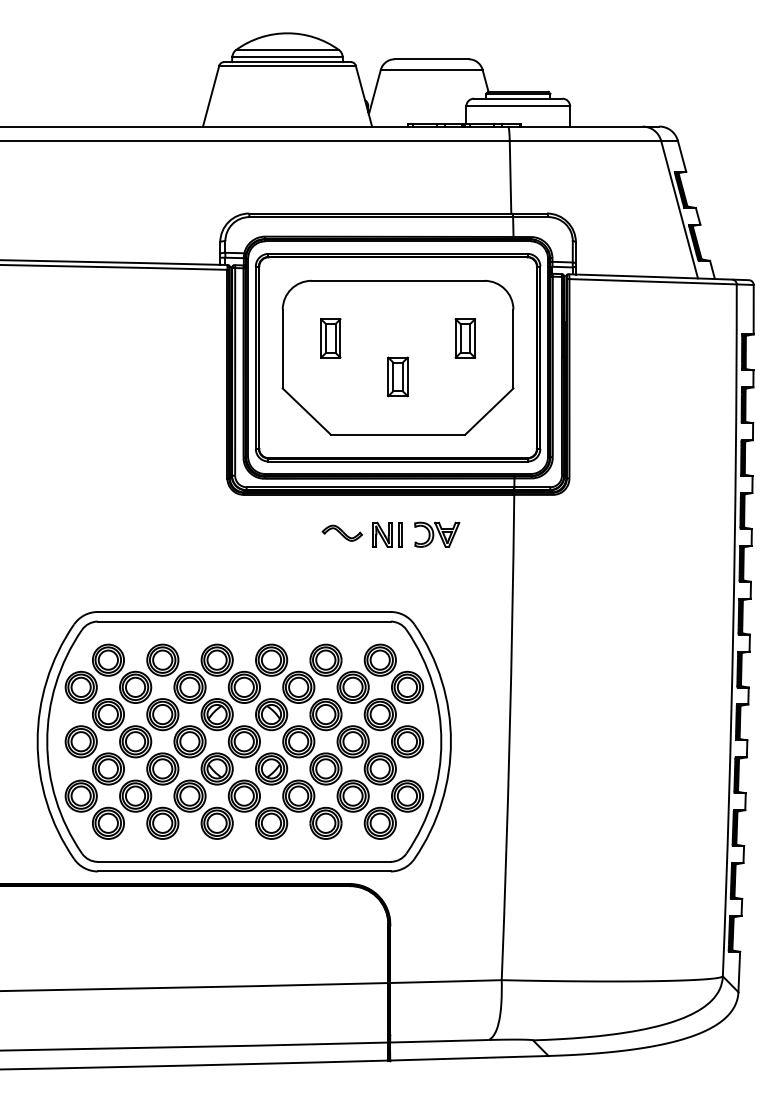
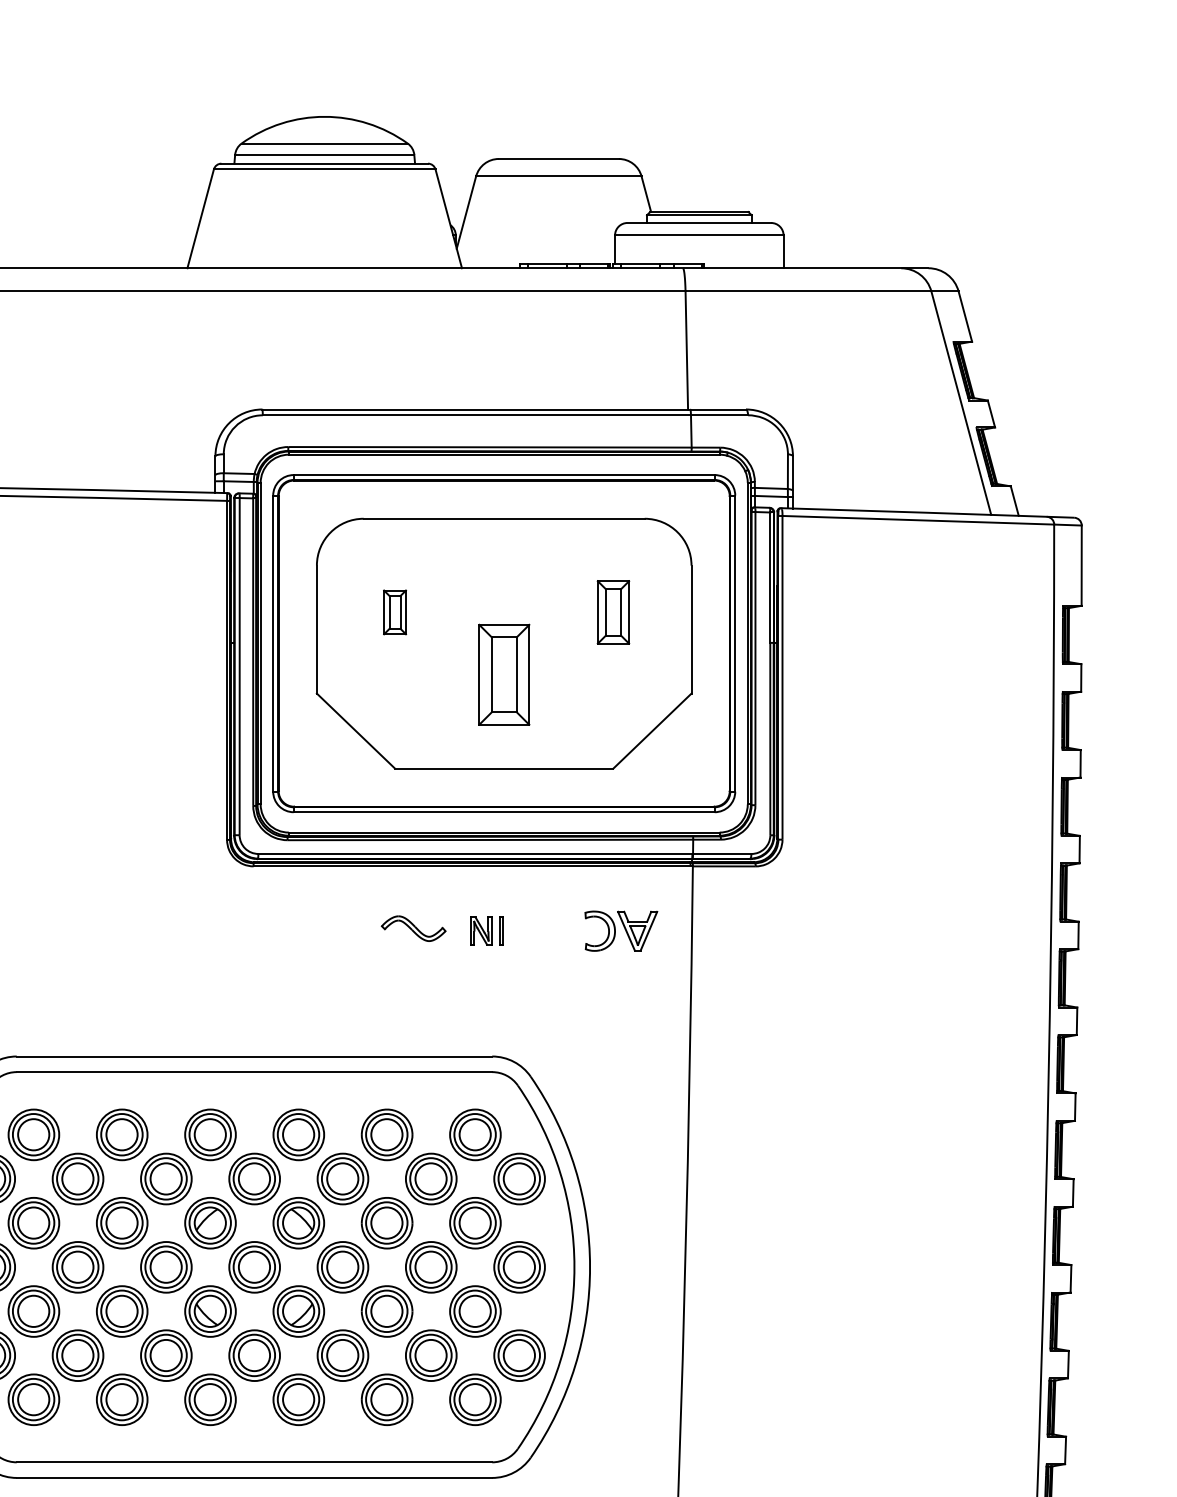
part: (330, 338) -> (394, 612), size x0.7
part: (397, 376) -> (503, 674), size x1.6
part: (387, 534) -> (487, 930), size x0.7
part: (437, 534) -> (621, 930), moved

